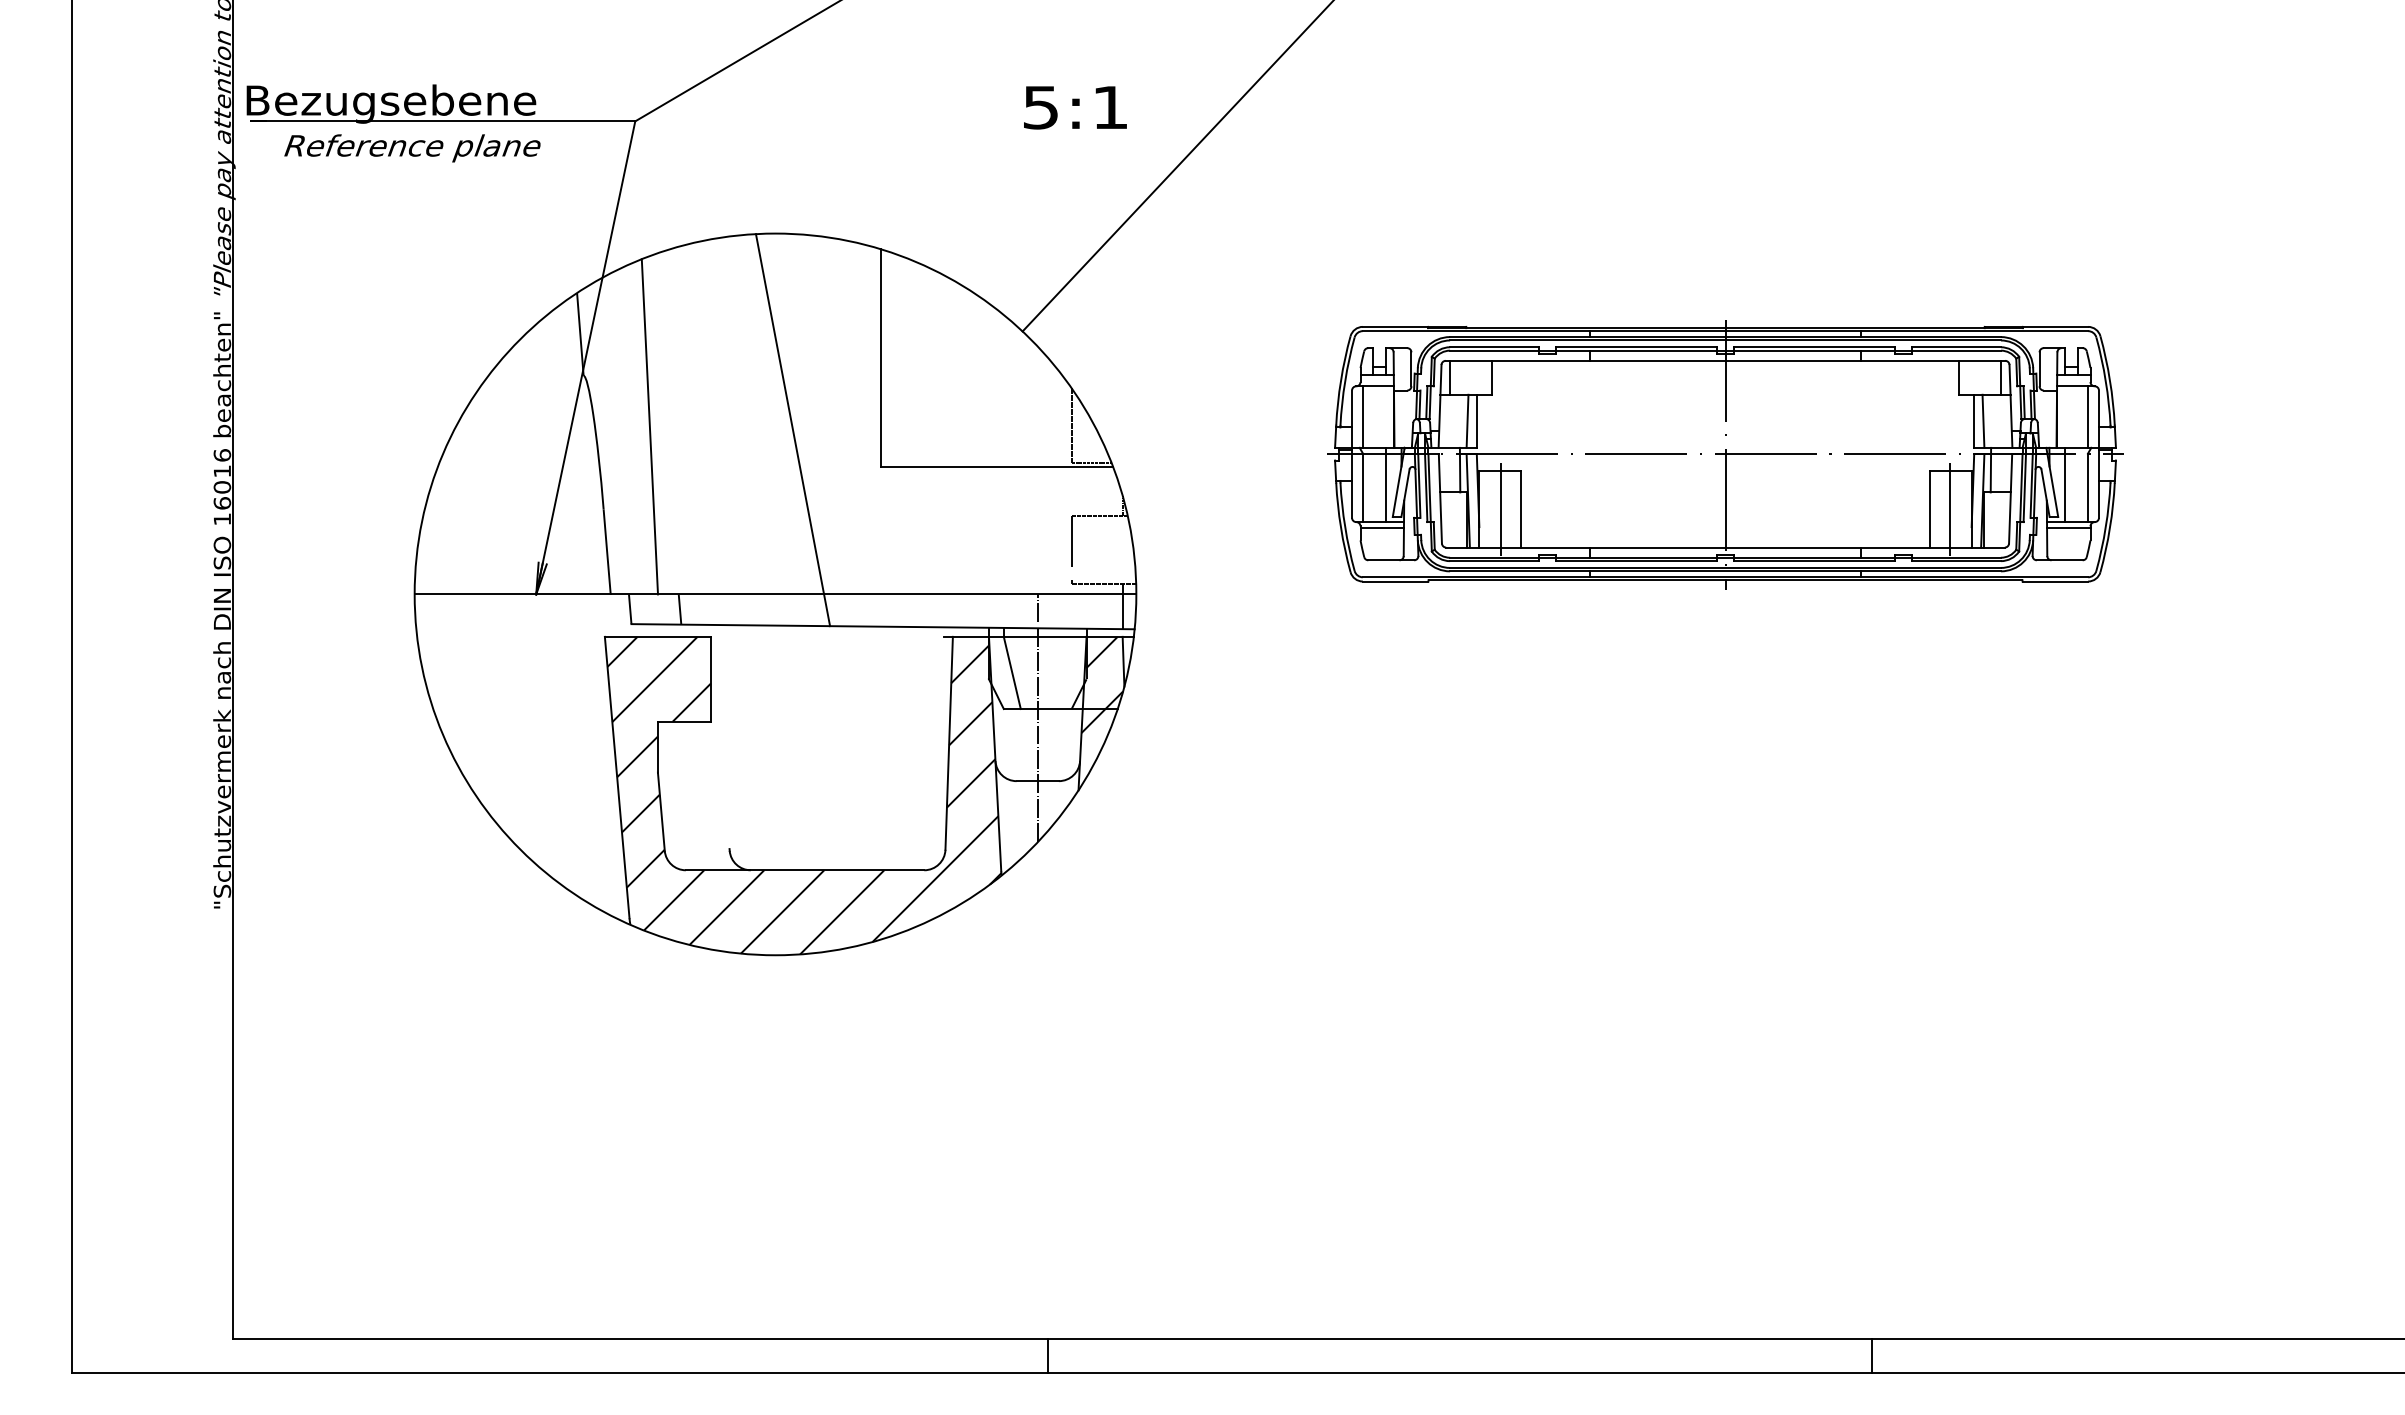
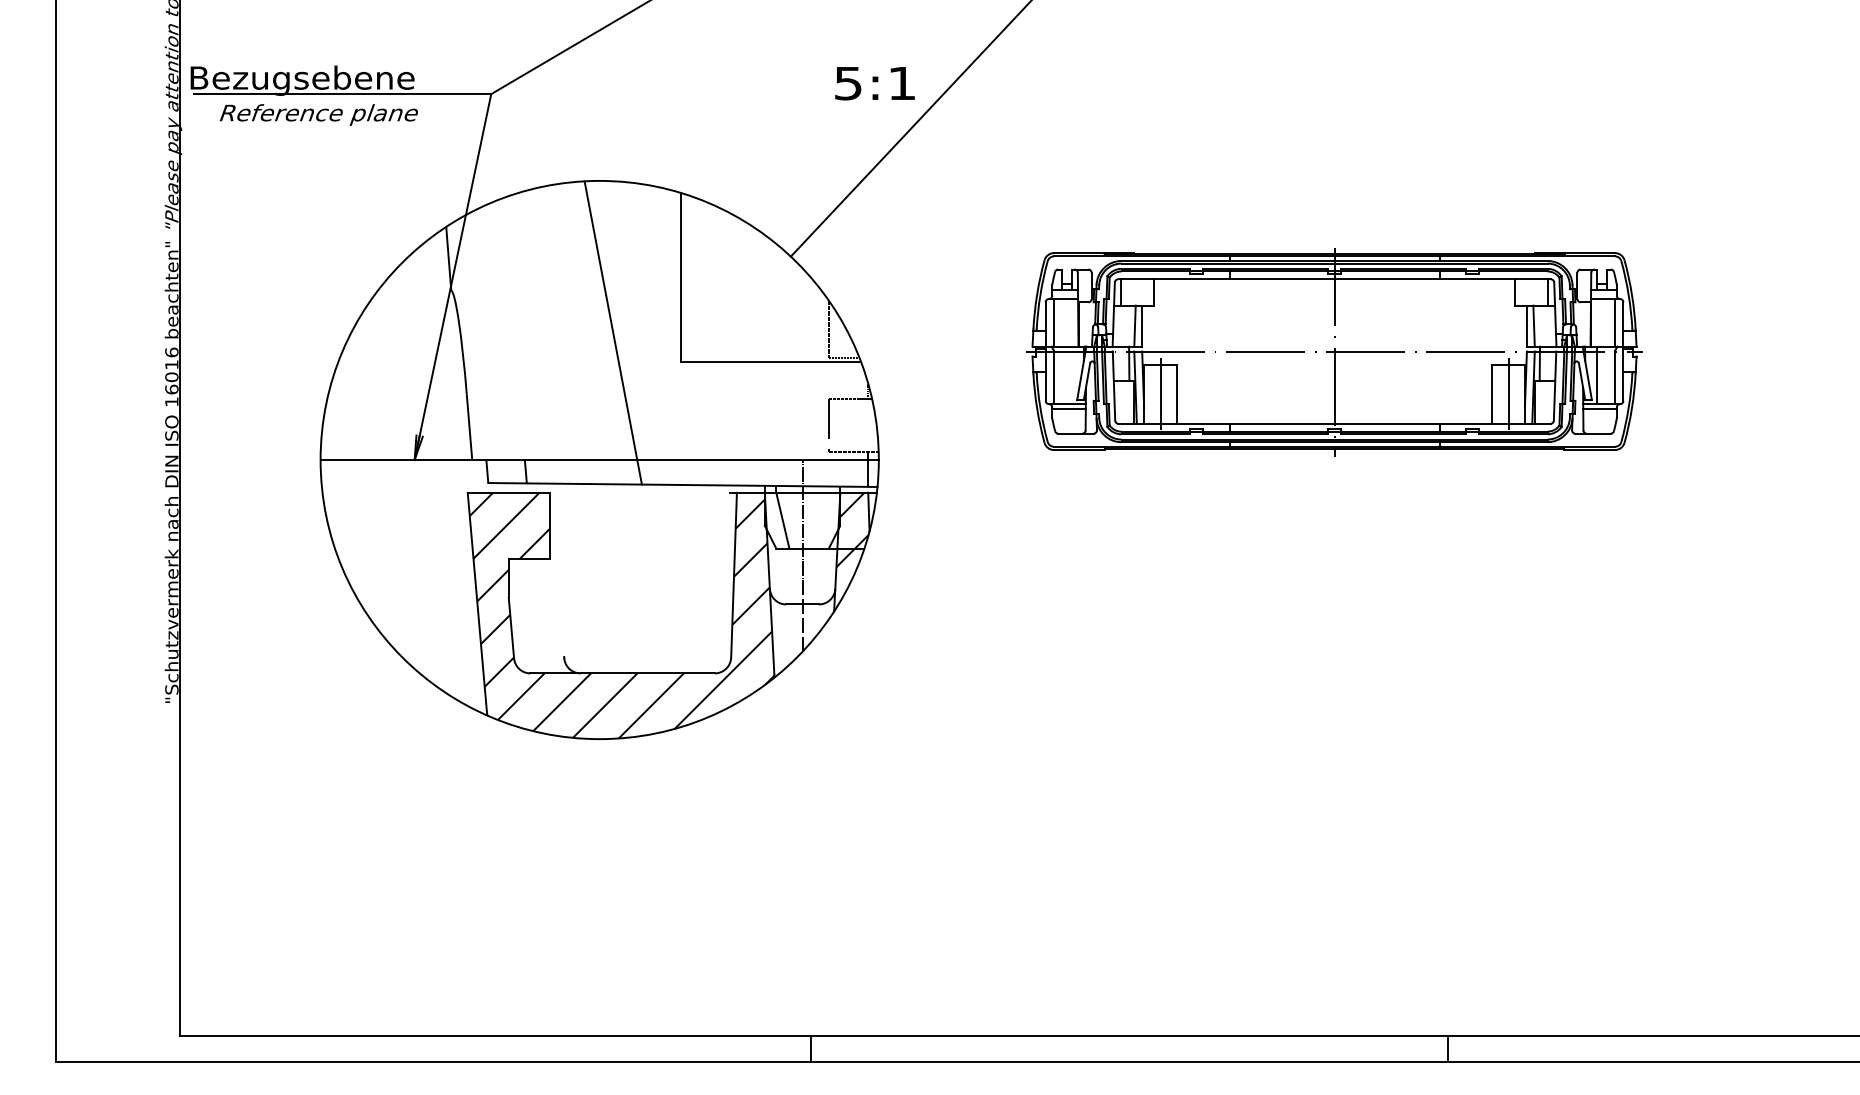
text: (1075, 107) -> (875, 83), moved
line: (649, 426) -> (502, 330), removed
line: (1385, 484) -> (1071, 375), removed

